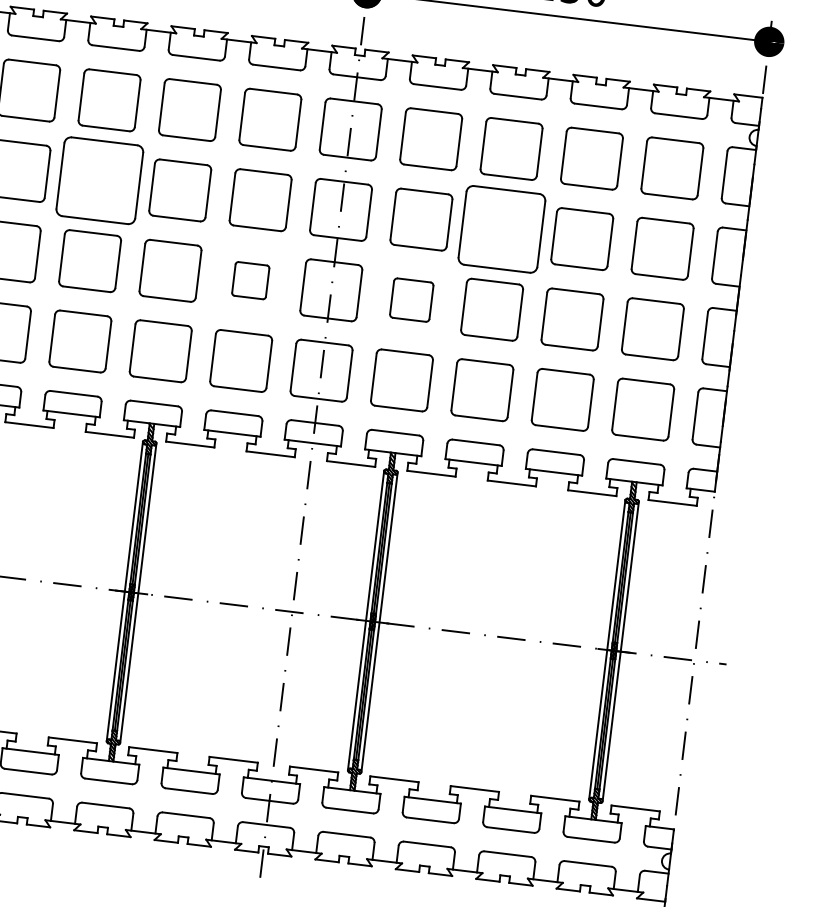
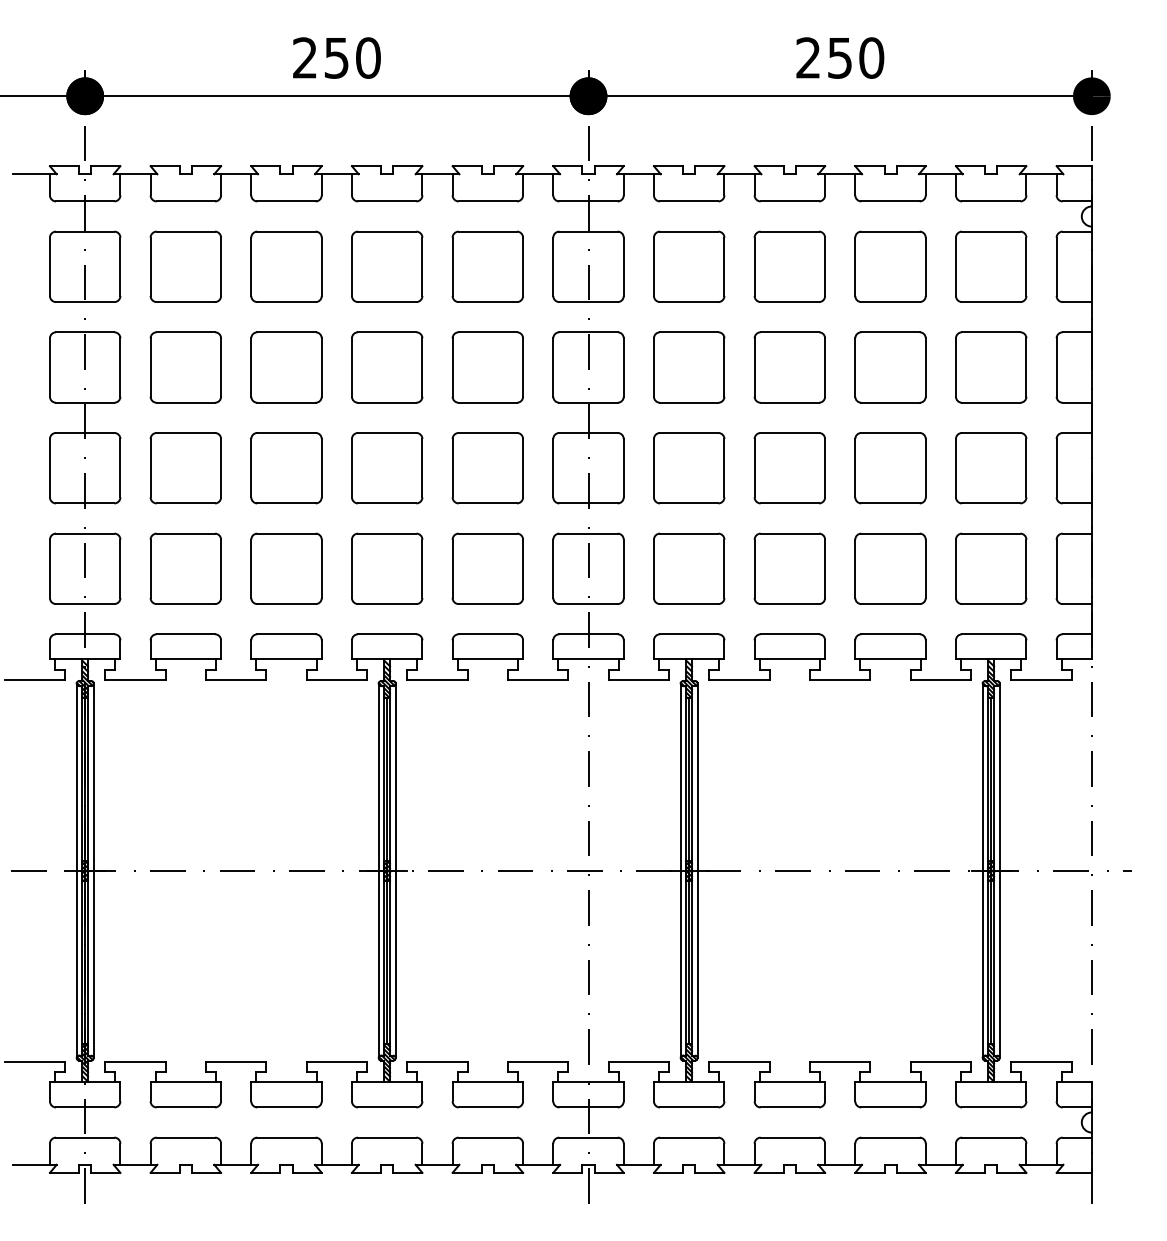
part: (99, 180) -> (286, 367), size x0.71
part: (501, 229) -> (789, 367), size x0.71
part: (250, 280) -> (487, 468), size x1.67
part: (411, 300) -> (689, 468), size x1.43

